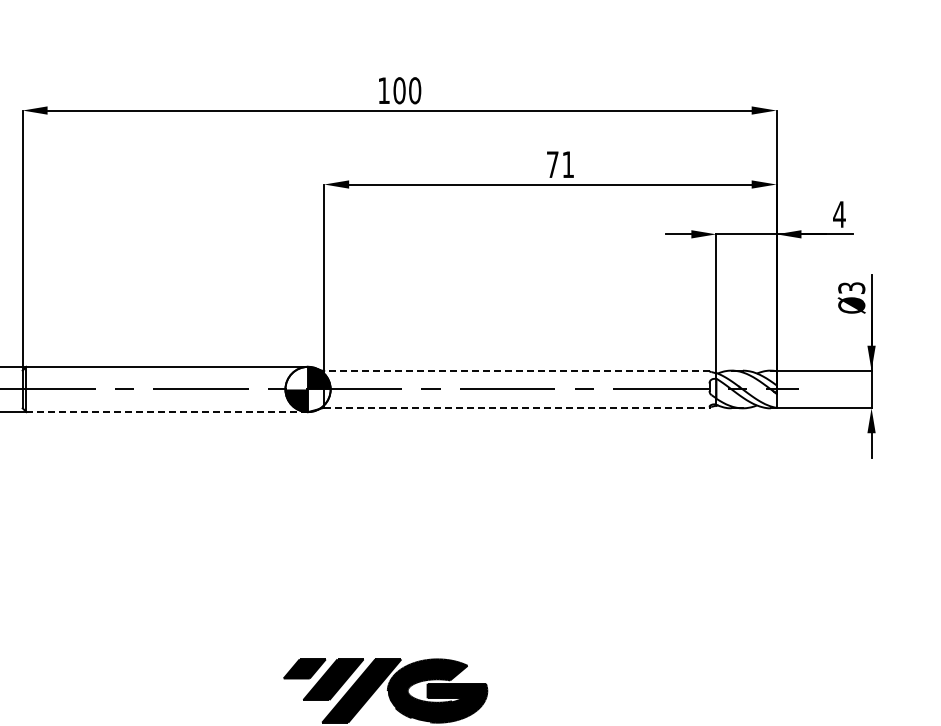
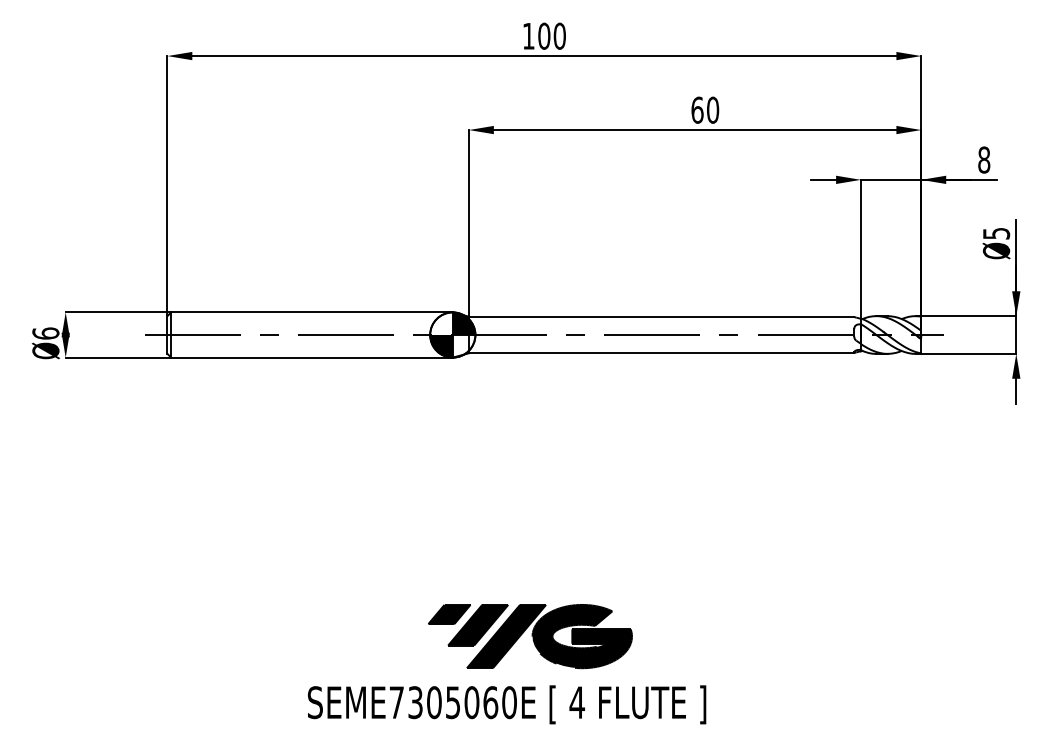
text: (560, 163) -> (705, 109), 71 -> 60
text: (838, 213) -> (983, 159), 4 -> 8
text: (850, 286) -> (995, 232), Ø3 -> Ø5
line: (516, 370) -> (661, 316), dashed -> solid
line: (516, 407) -> (661, 353), dashed -> solid
line: (166, 411) -> (311, 357), dashed -> solid

